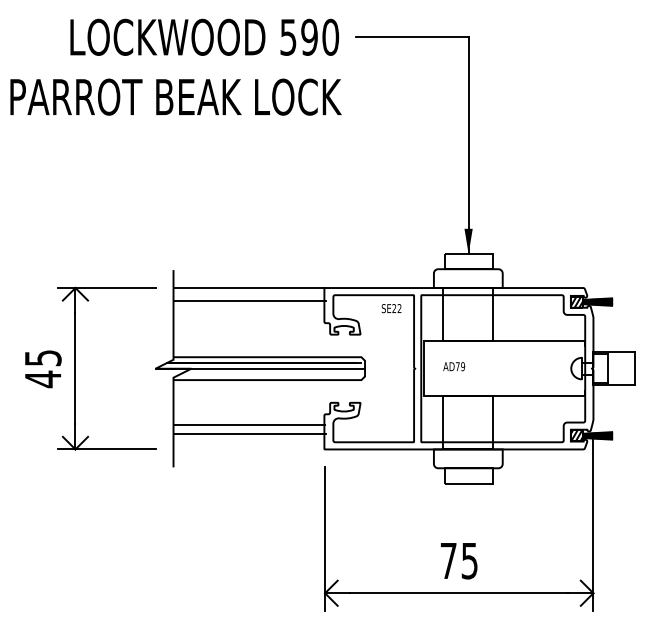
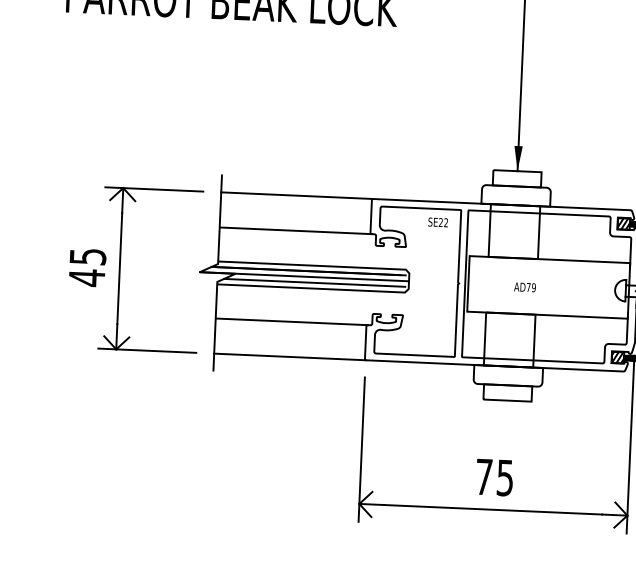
line: (249, 301) -> (295, 231), moved
text: (454, 366) -> (525, 287), moved
line: (270, 374) -> (314, 282), added
line: (249, 425) -> (290, 357), moved
line: (249, 434) -> (291, 322), moved

